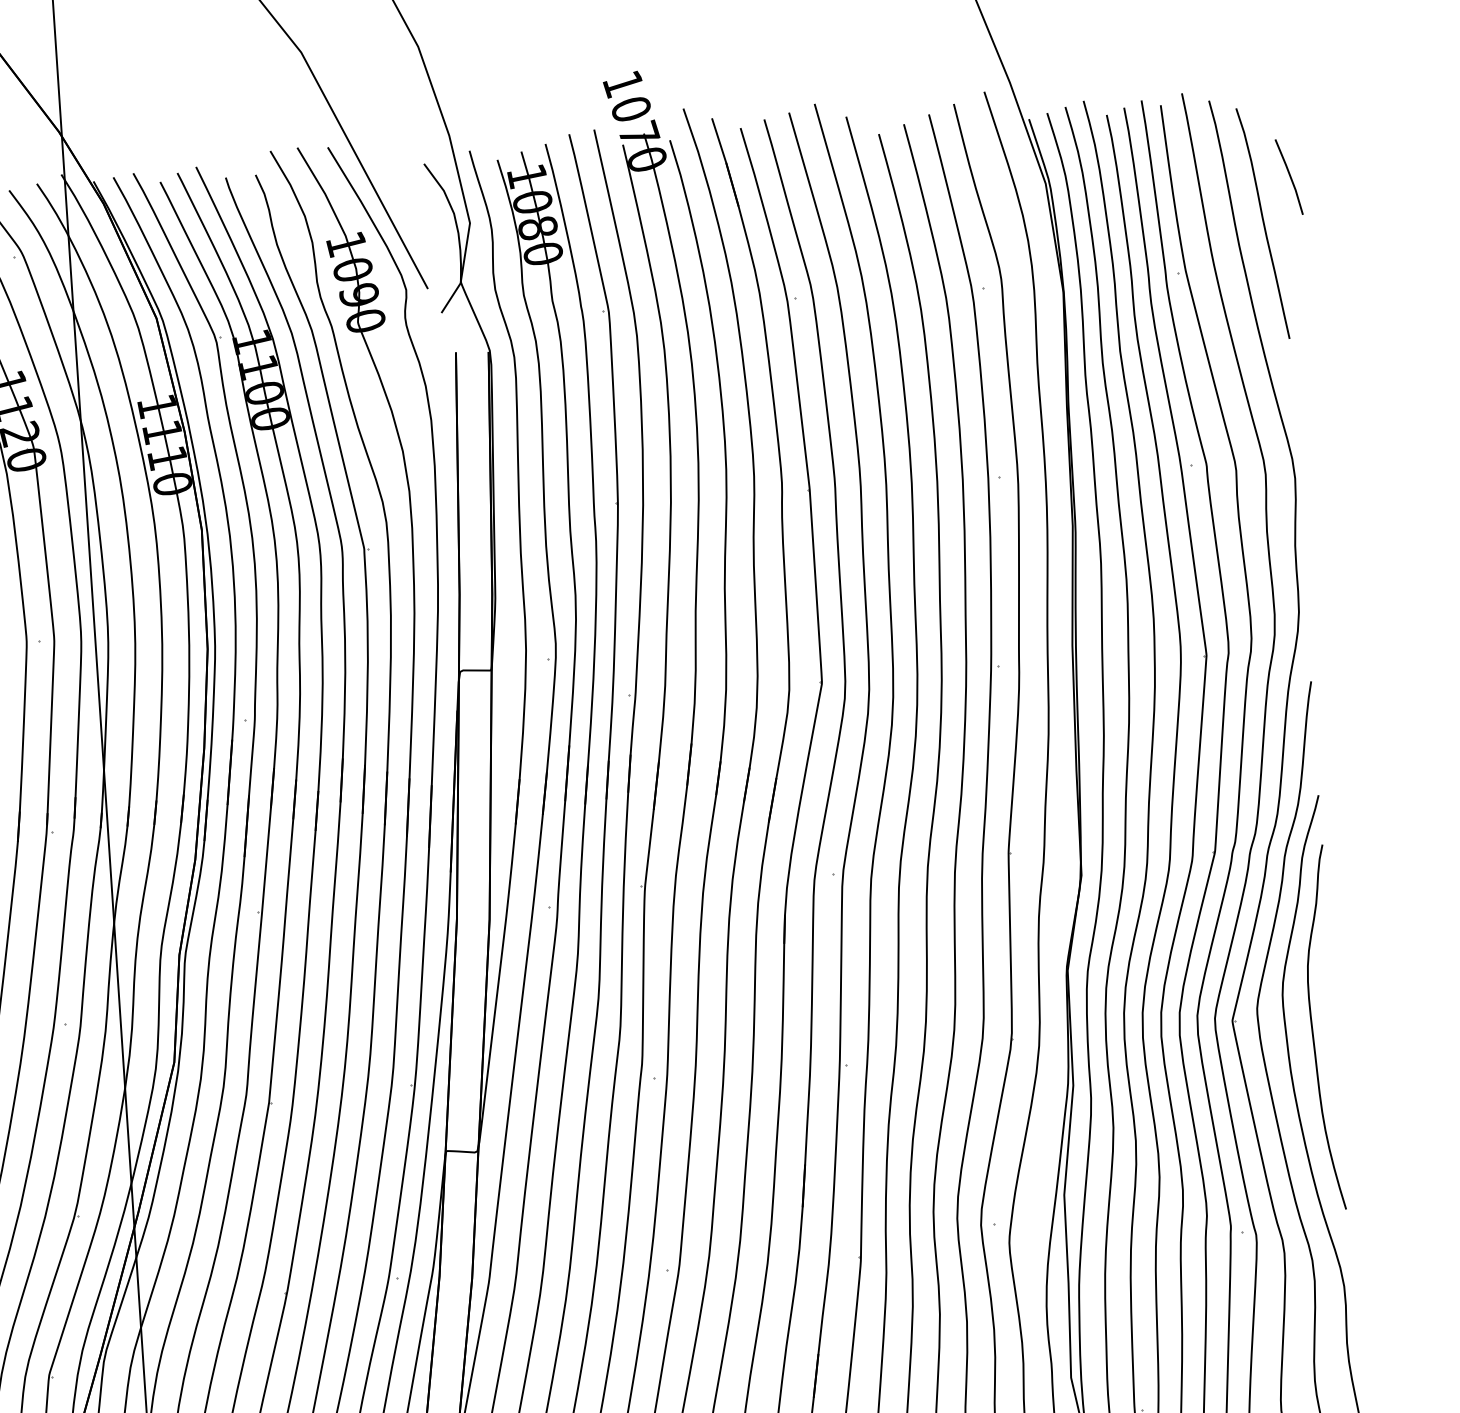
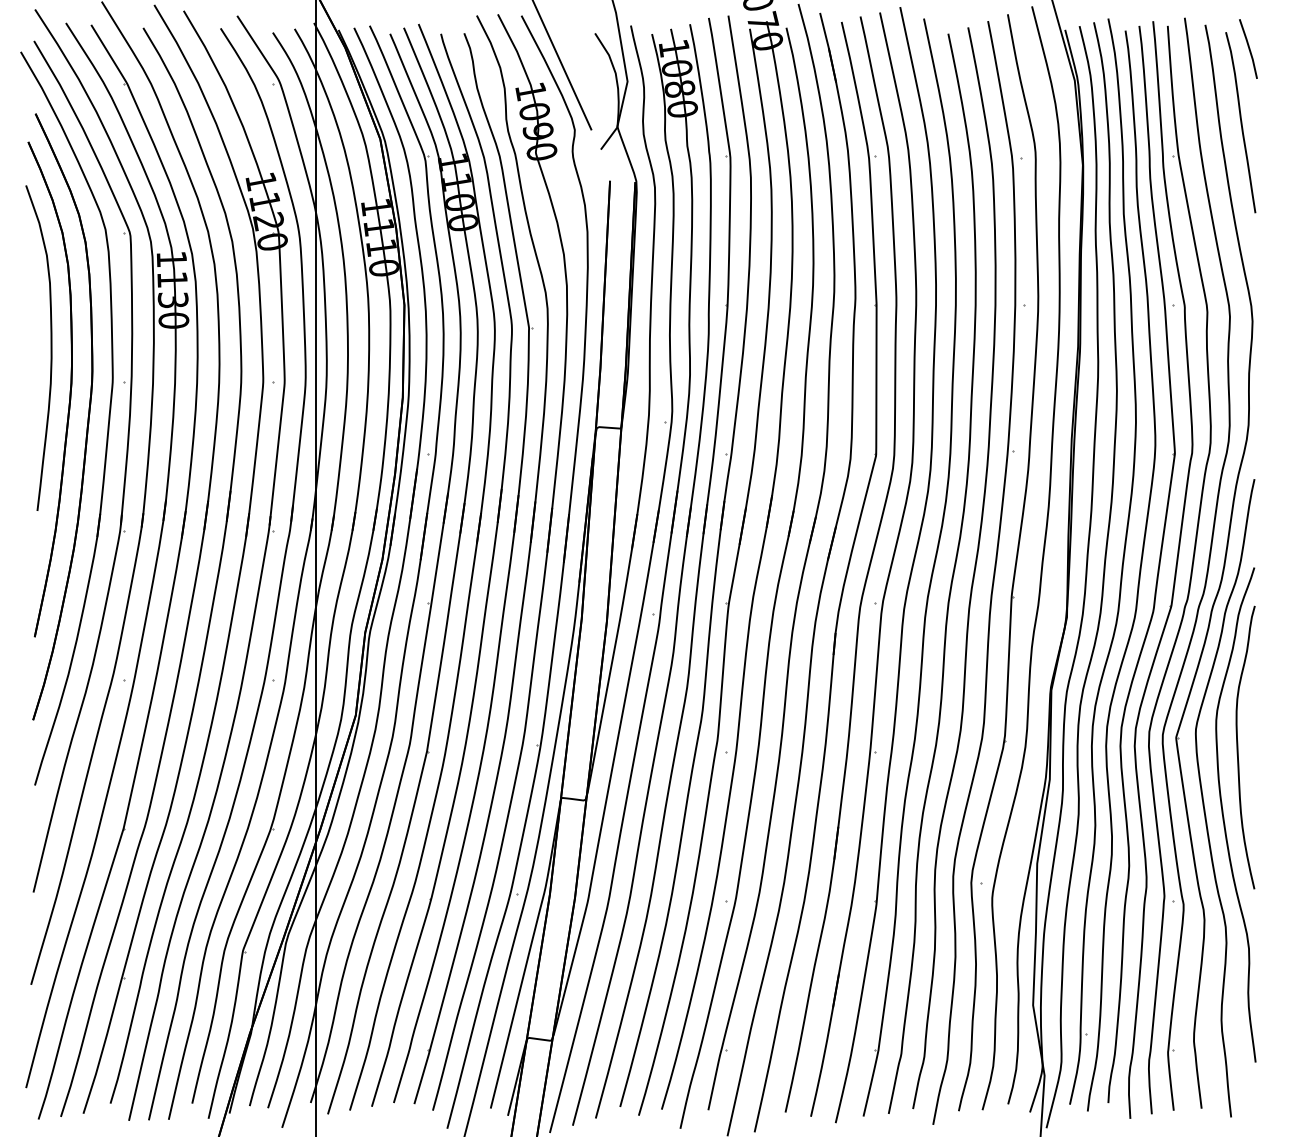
line: (1289, 176) -> (1248, 48), moved

